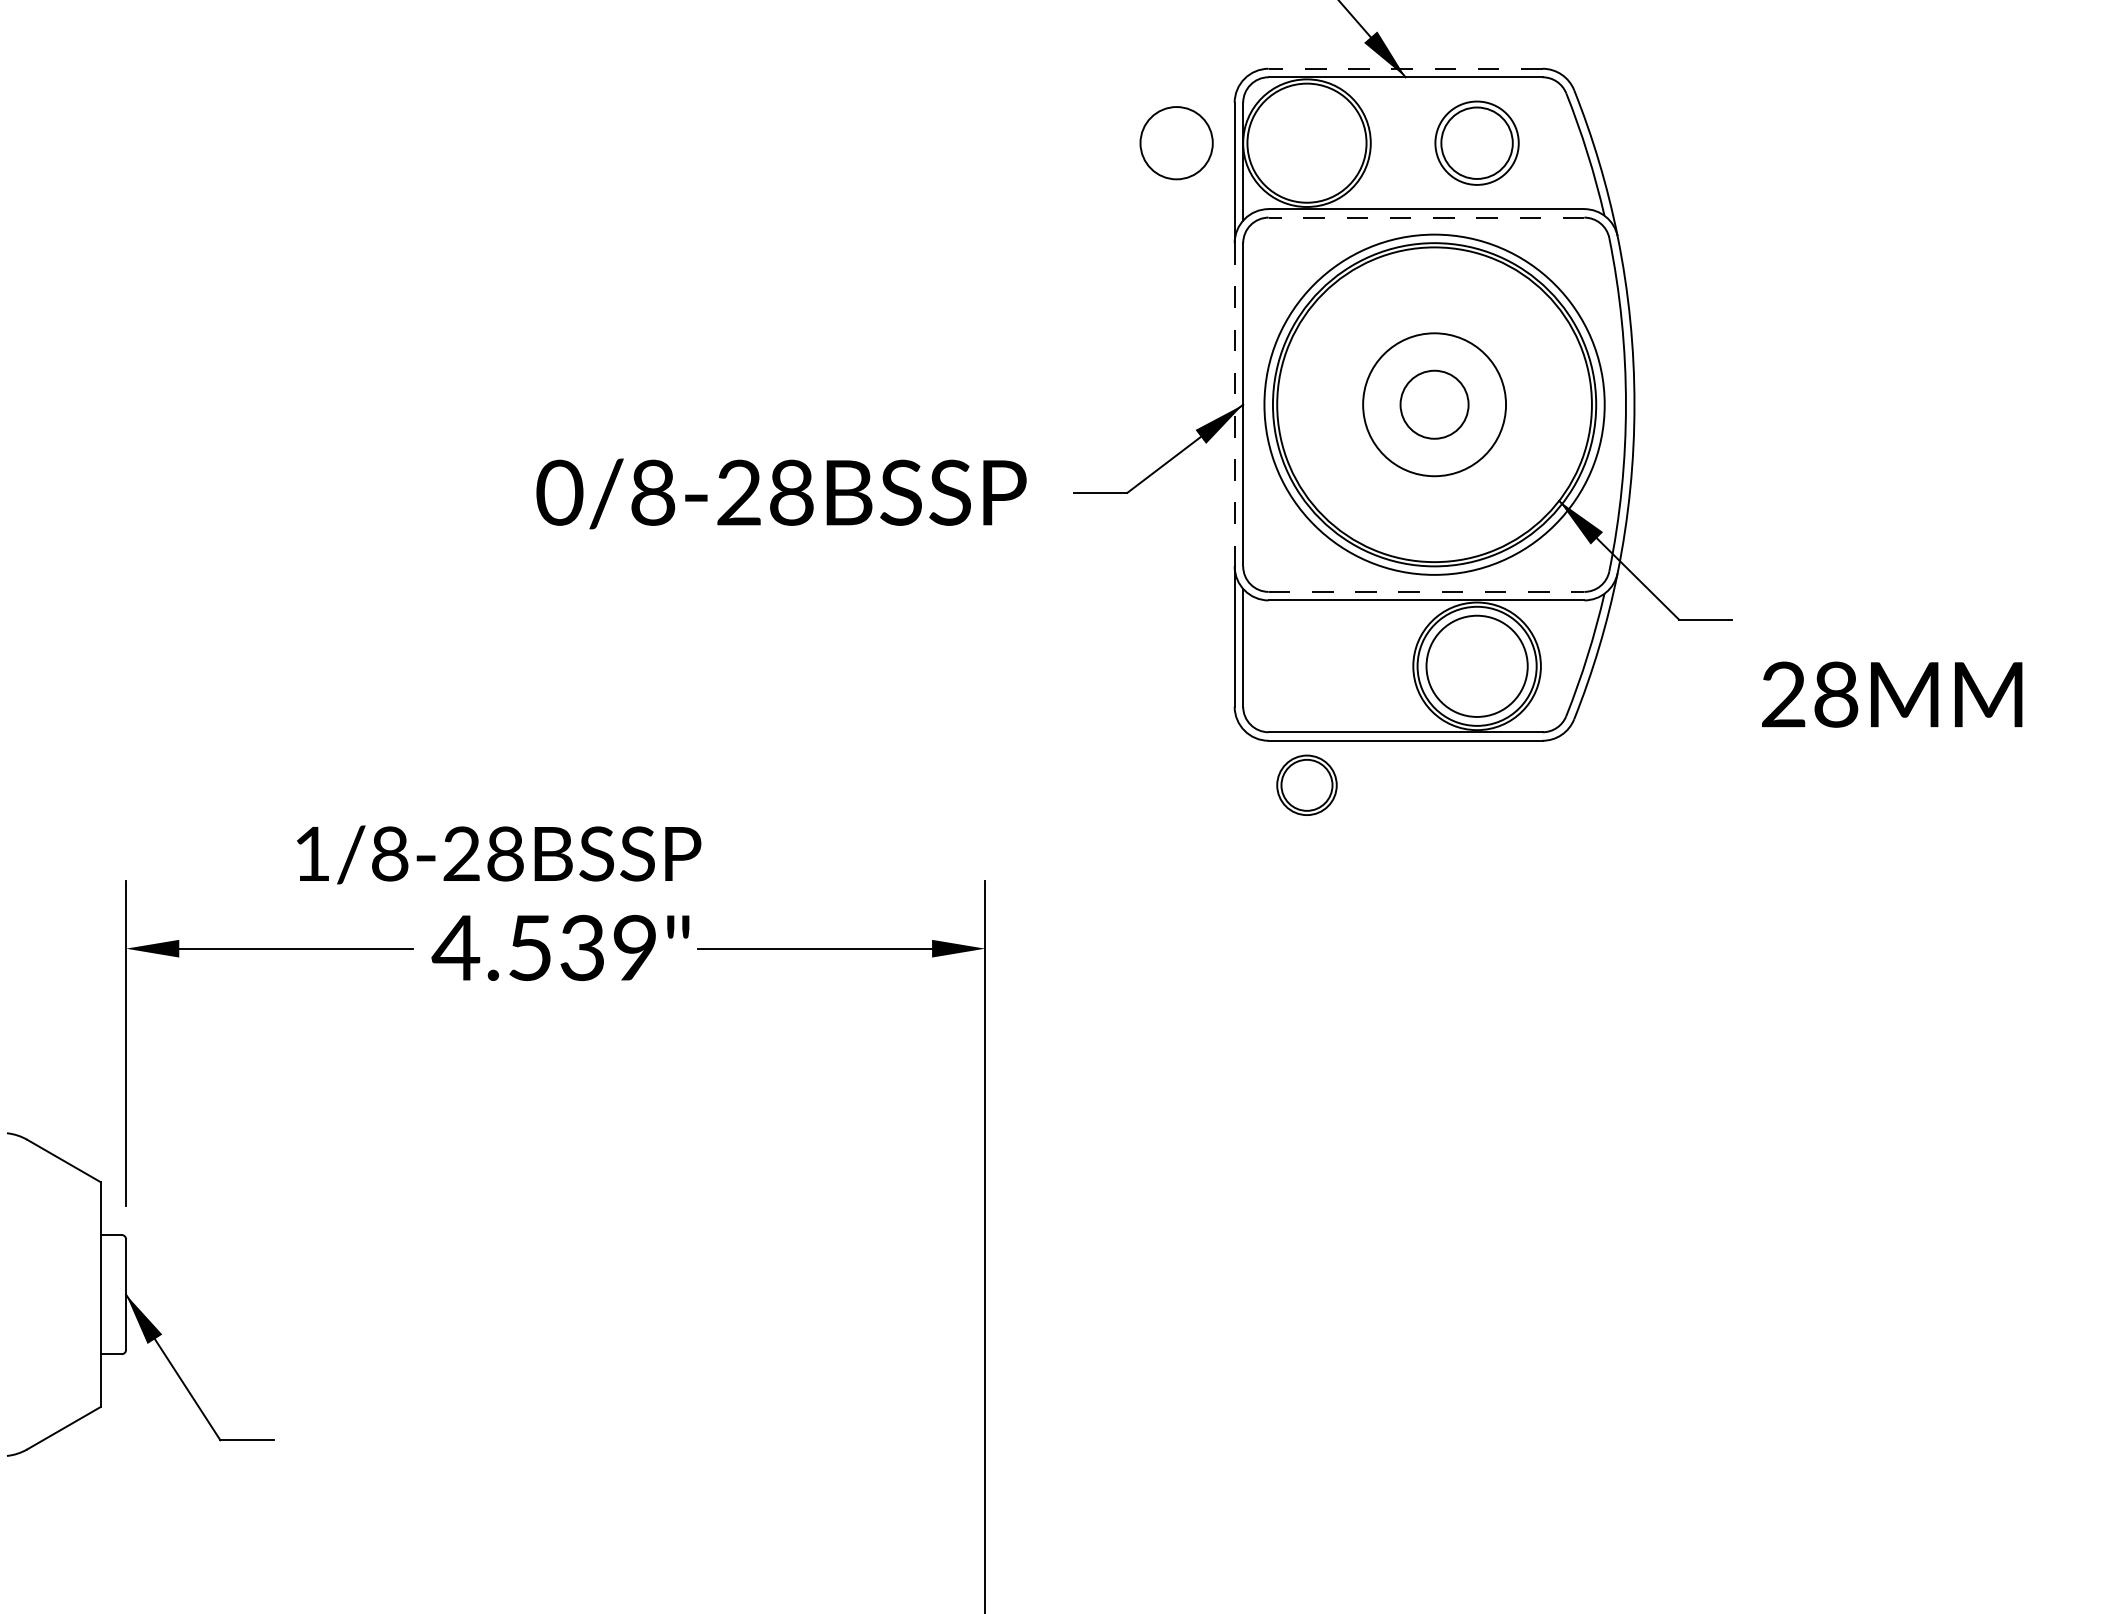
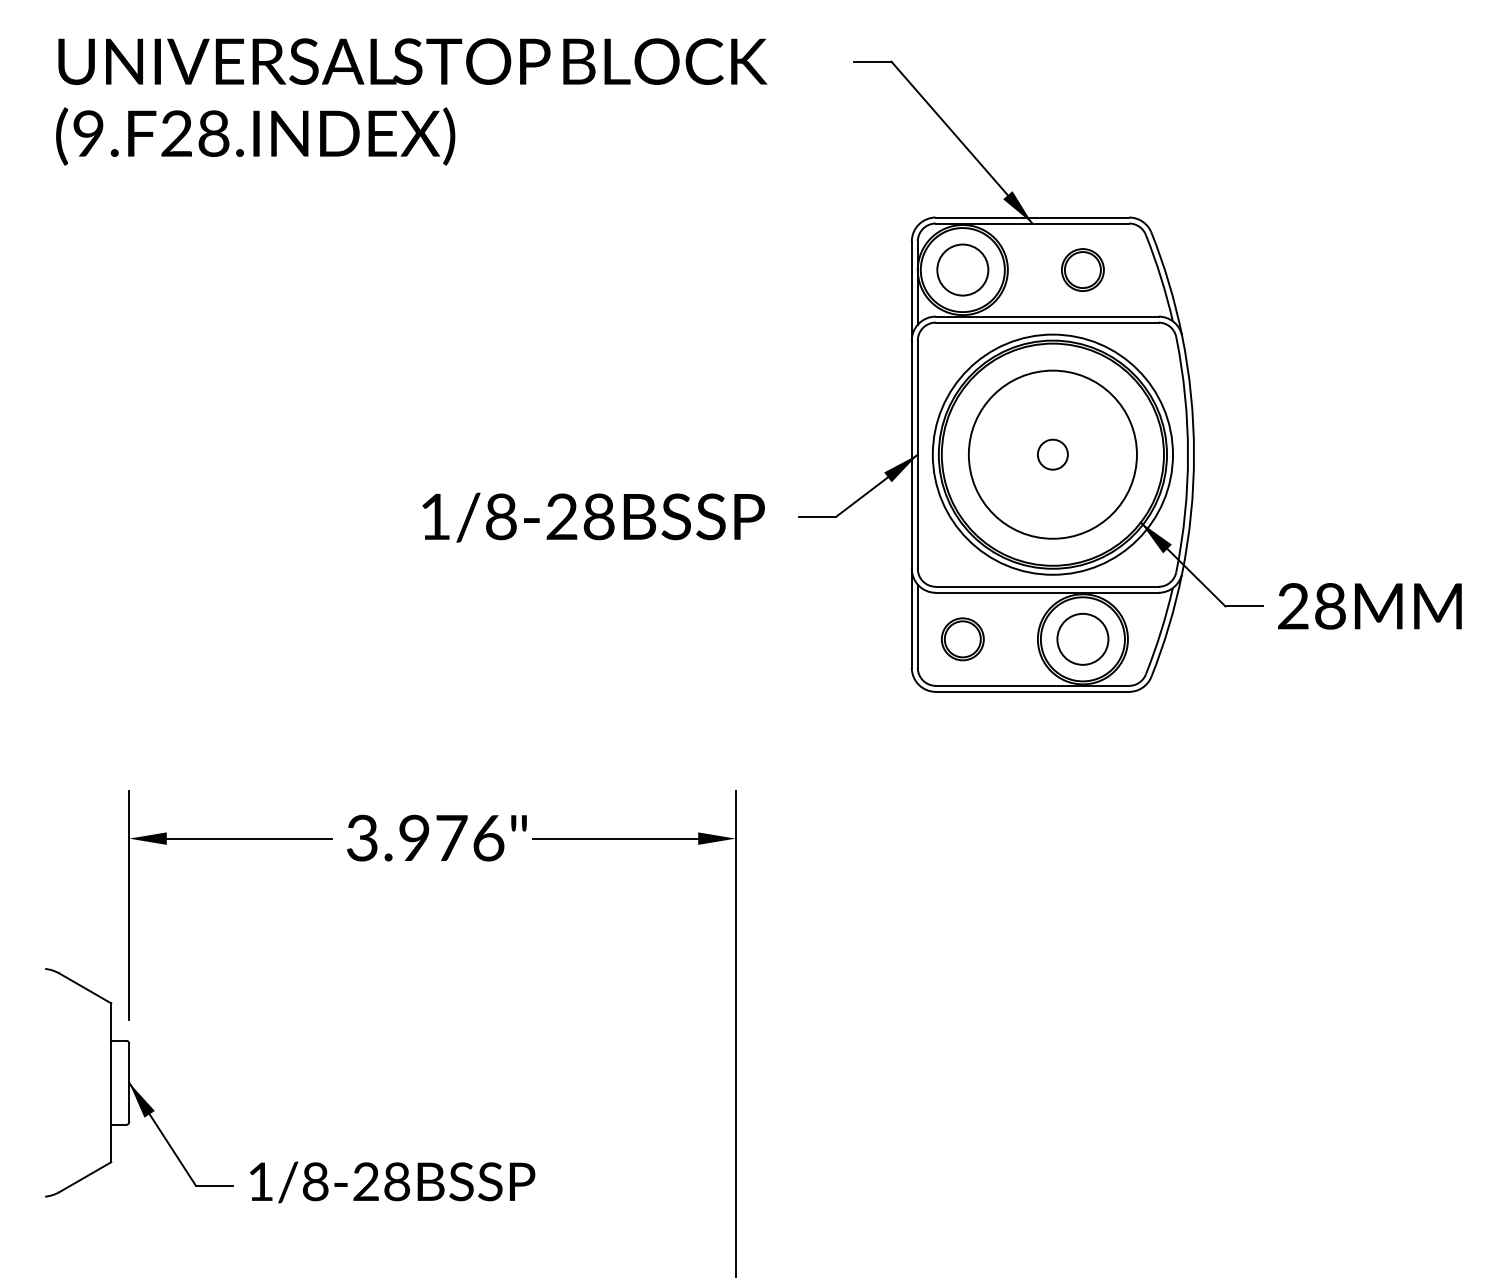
line: (1405, 68) -> (1032, 217), dashed -> solid
circle: (1176, 142) -> (962, 269), moved
part: (1476, 142) -> (1082, 269), size x0.71
line: (1425, 217) -> (1046, 322), dashed -> solid
circle: (1434, 404) -> (1052, 454), size x0.62
circle: (1434, 404) -> (1052, 454), size x1.67
line: (1234, 405) -> (911, 455), dashed -> solid
text: (559, 492) -> (435, 516), 0/8-28 -> 1/8-28
line: (1426, 591) -> (1047, 586), dashed -> solid
circle: (1476, 665) -> (1082, 638), size x0.71
text: (1891, 694) -> (1369, 606), moved
part: (1306, 785) -> (962, 639), moved
text: (498, 854) -> (392, 1182), moved
text: (544, 947) -> (424, 837), 4.539" -> 3.976"

